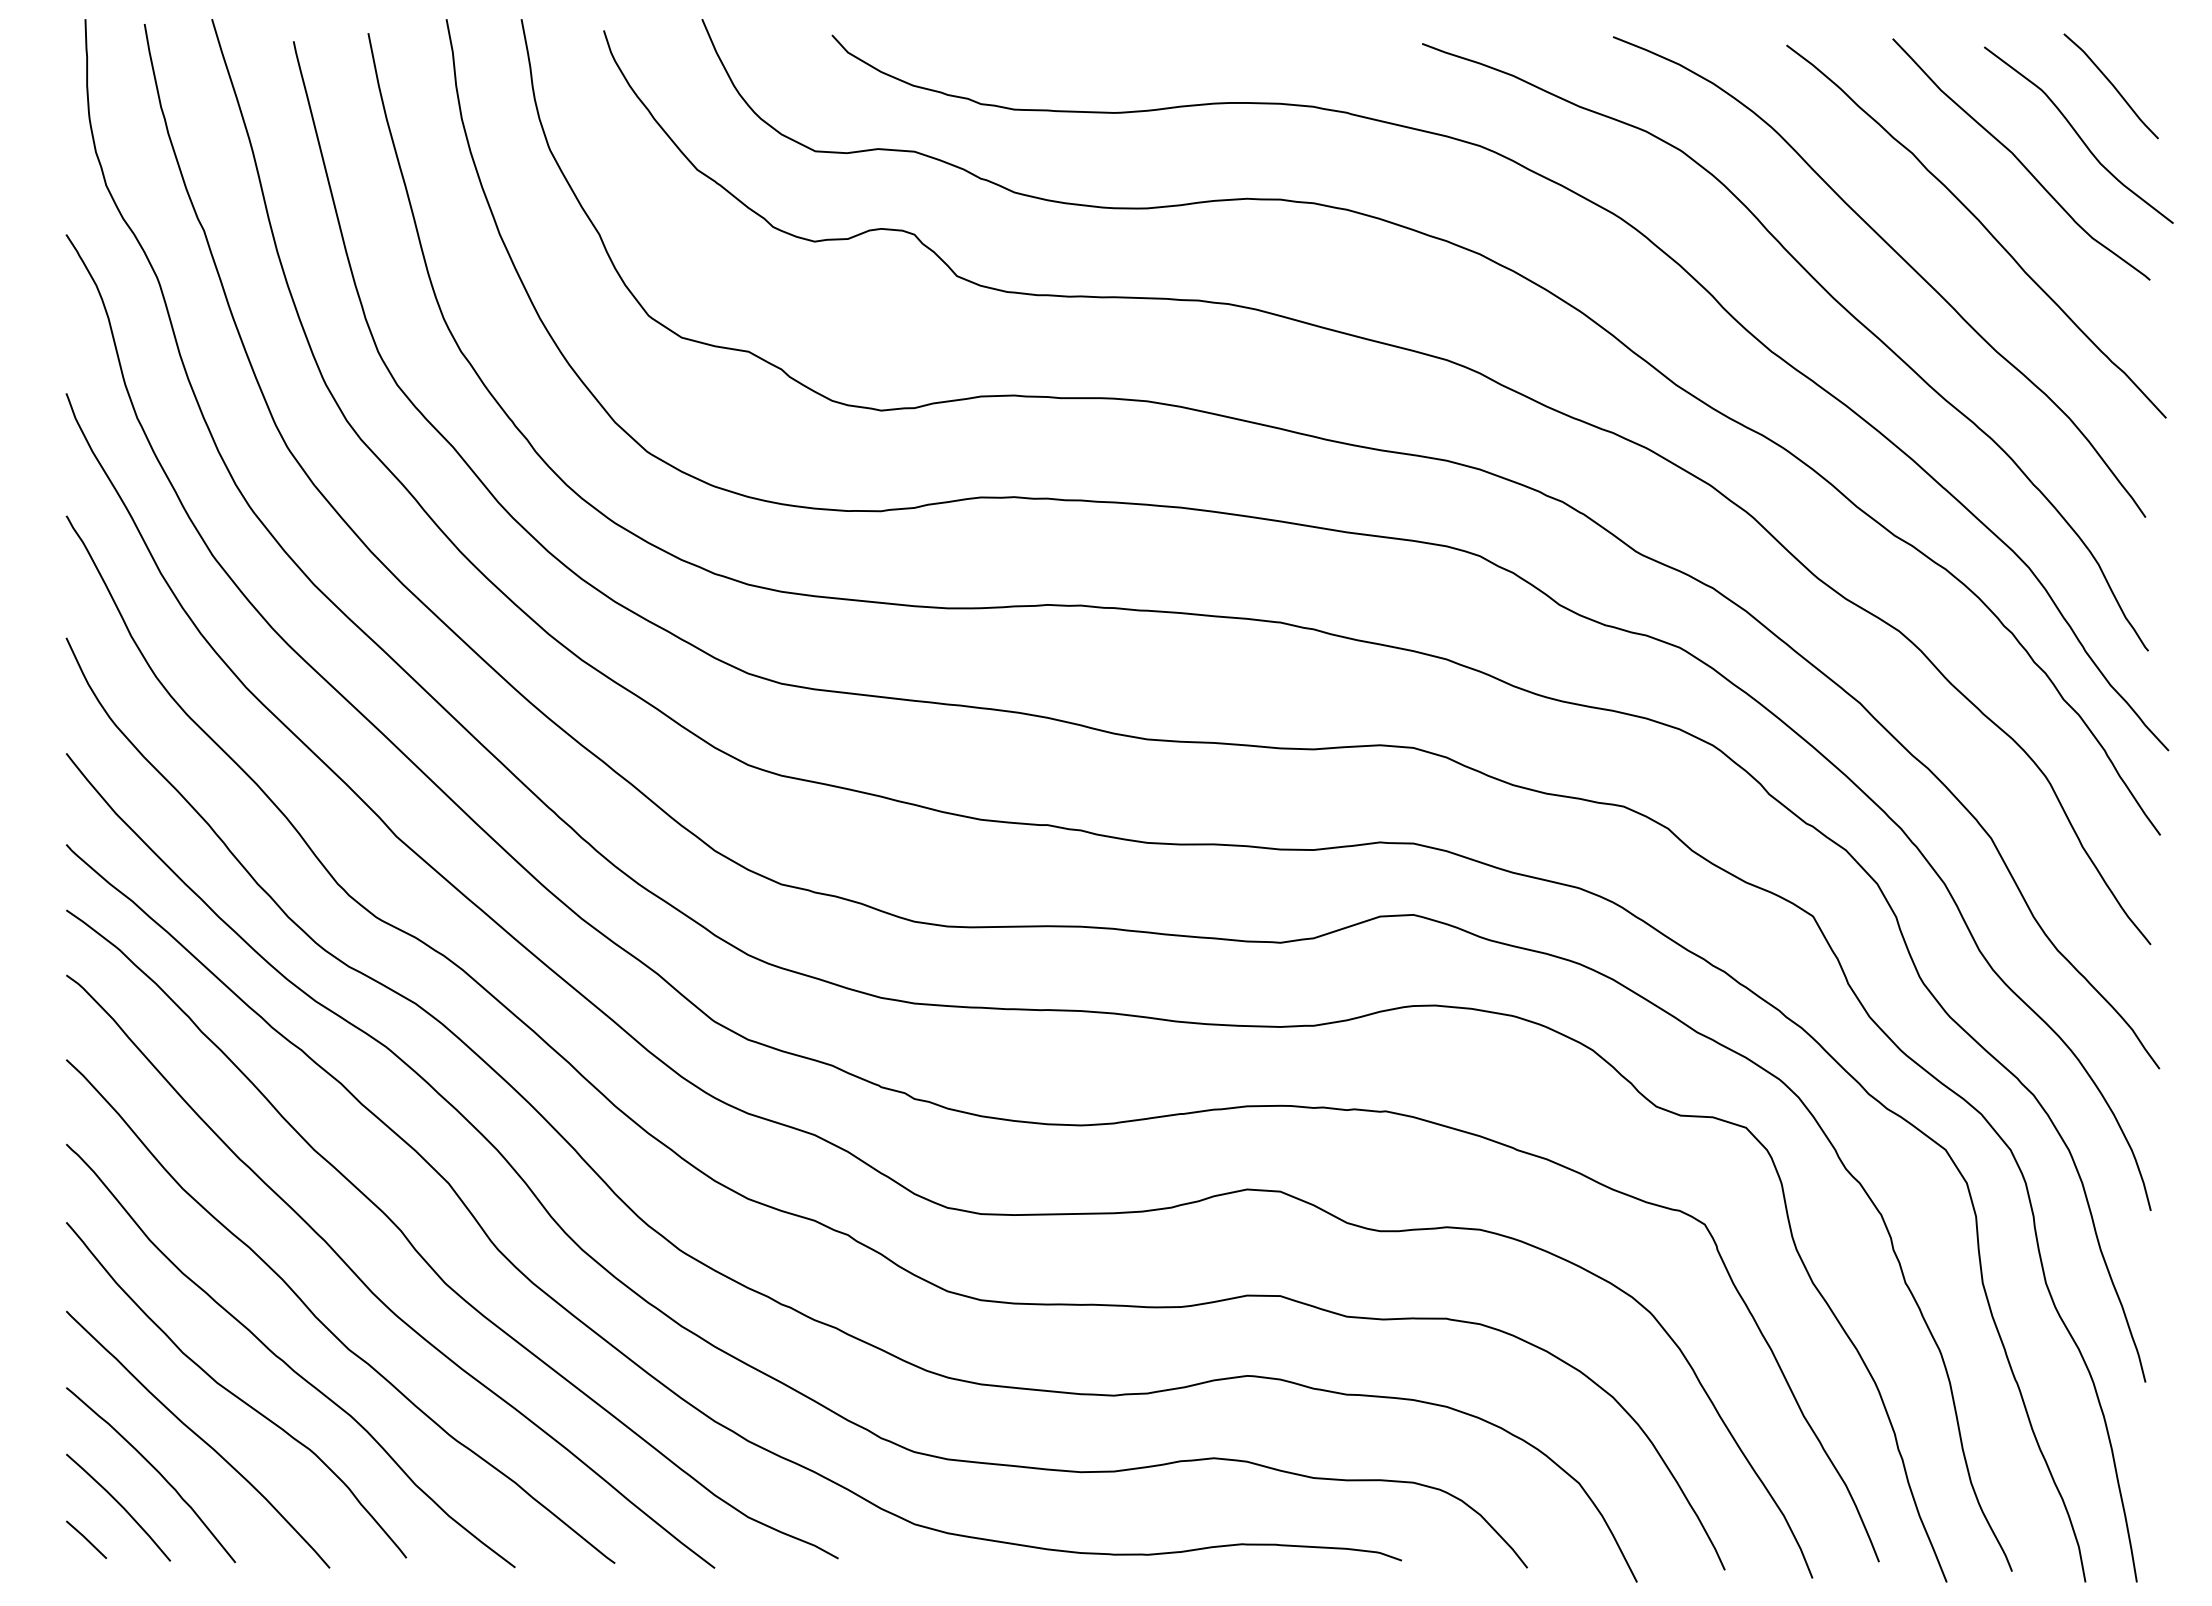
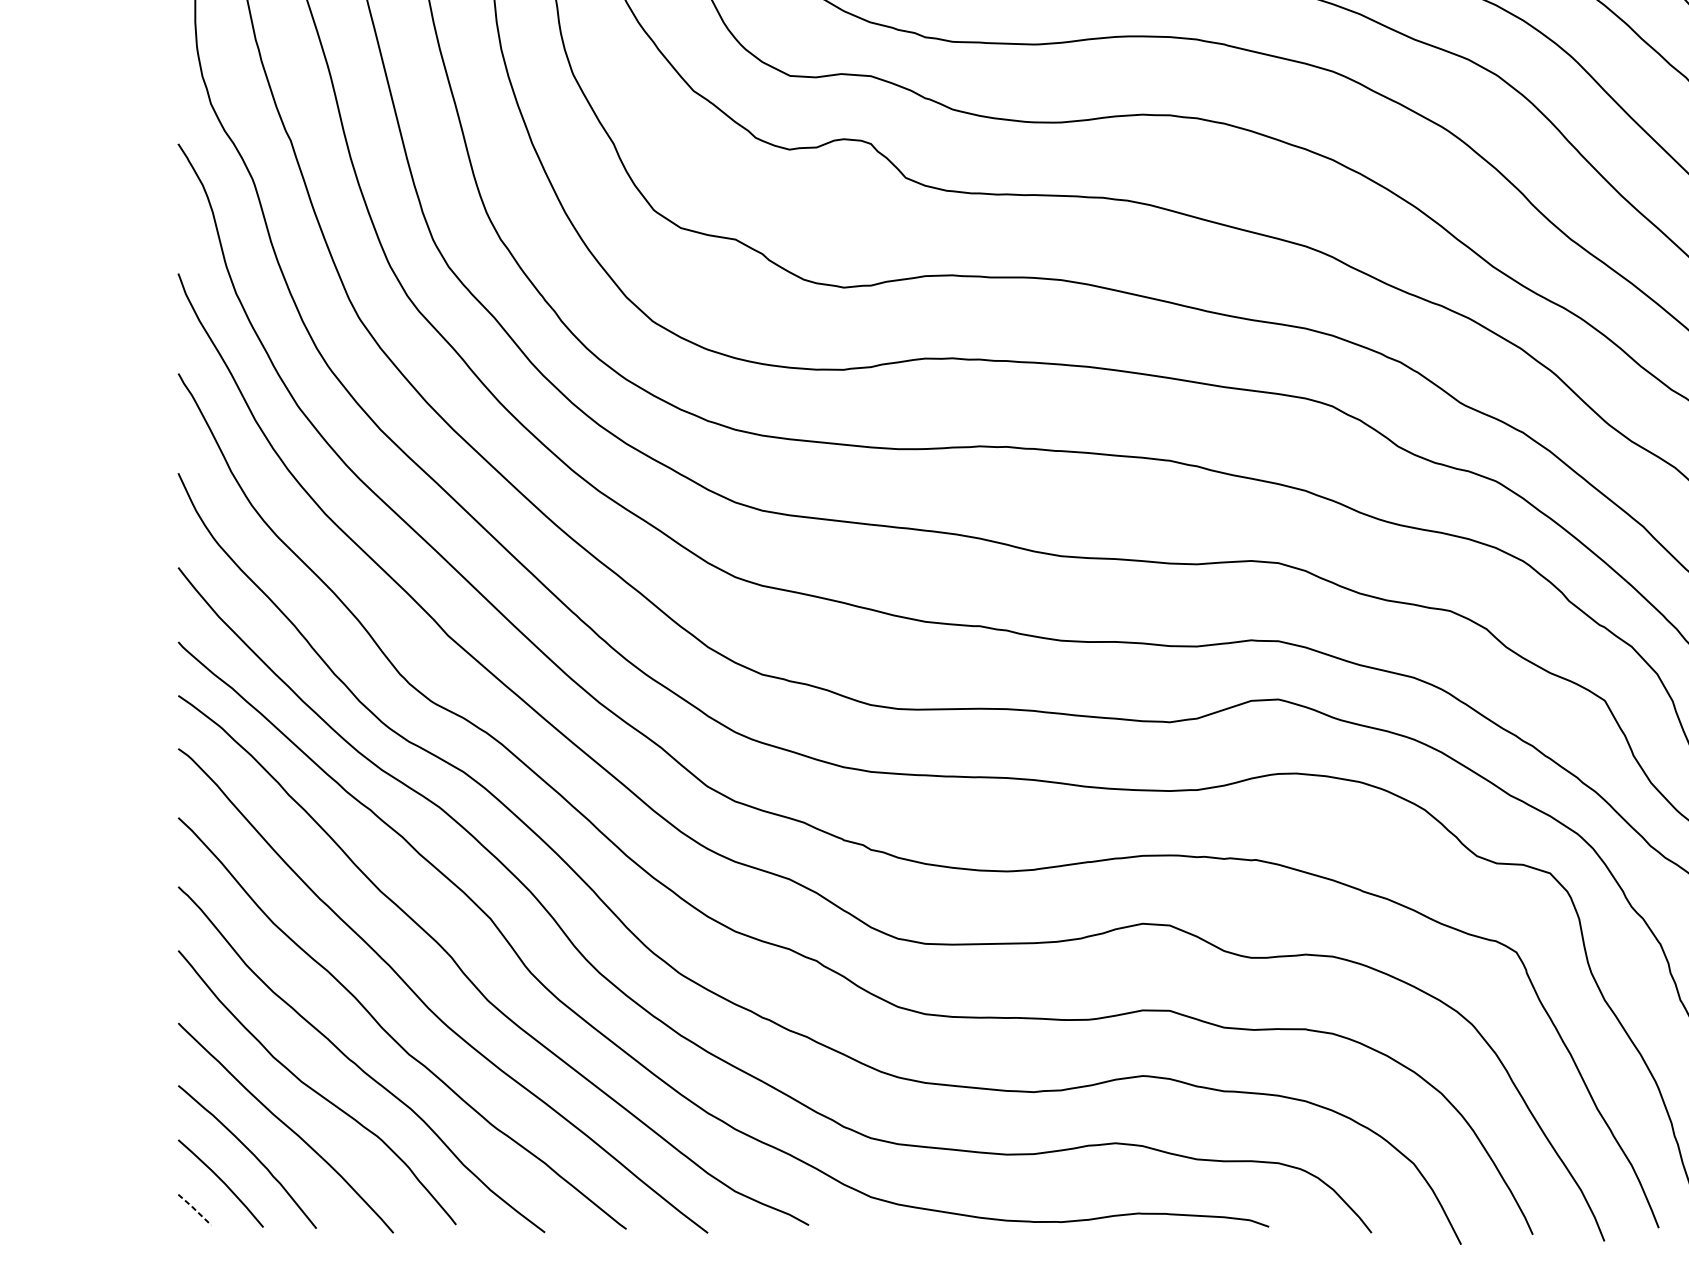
line: (86, 1539) -> (194, 1209), solid -> dashed

